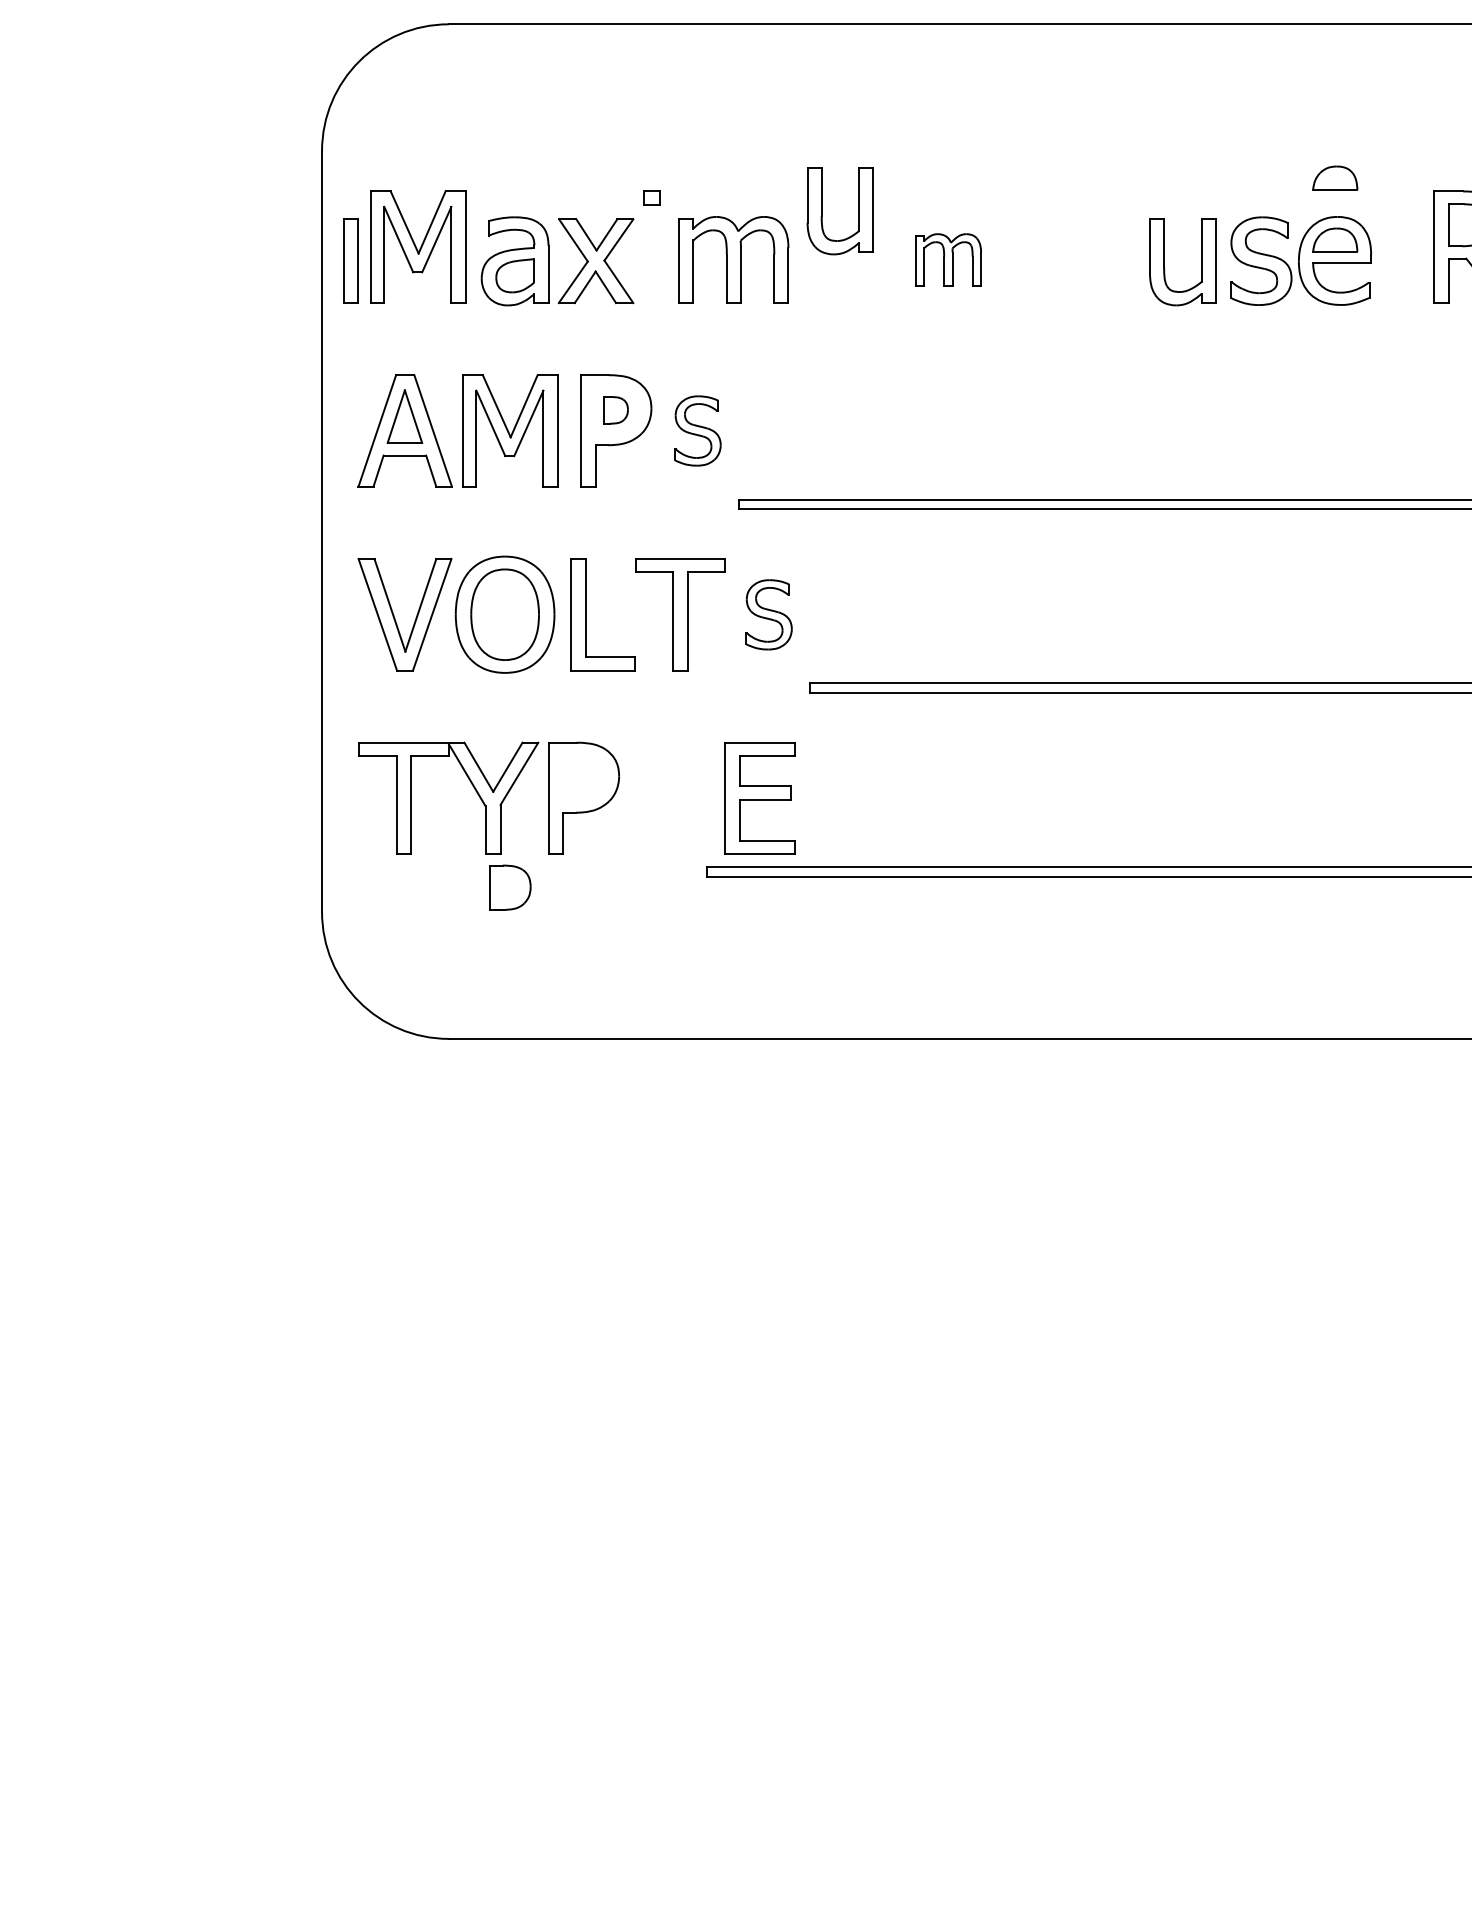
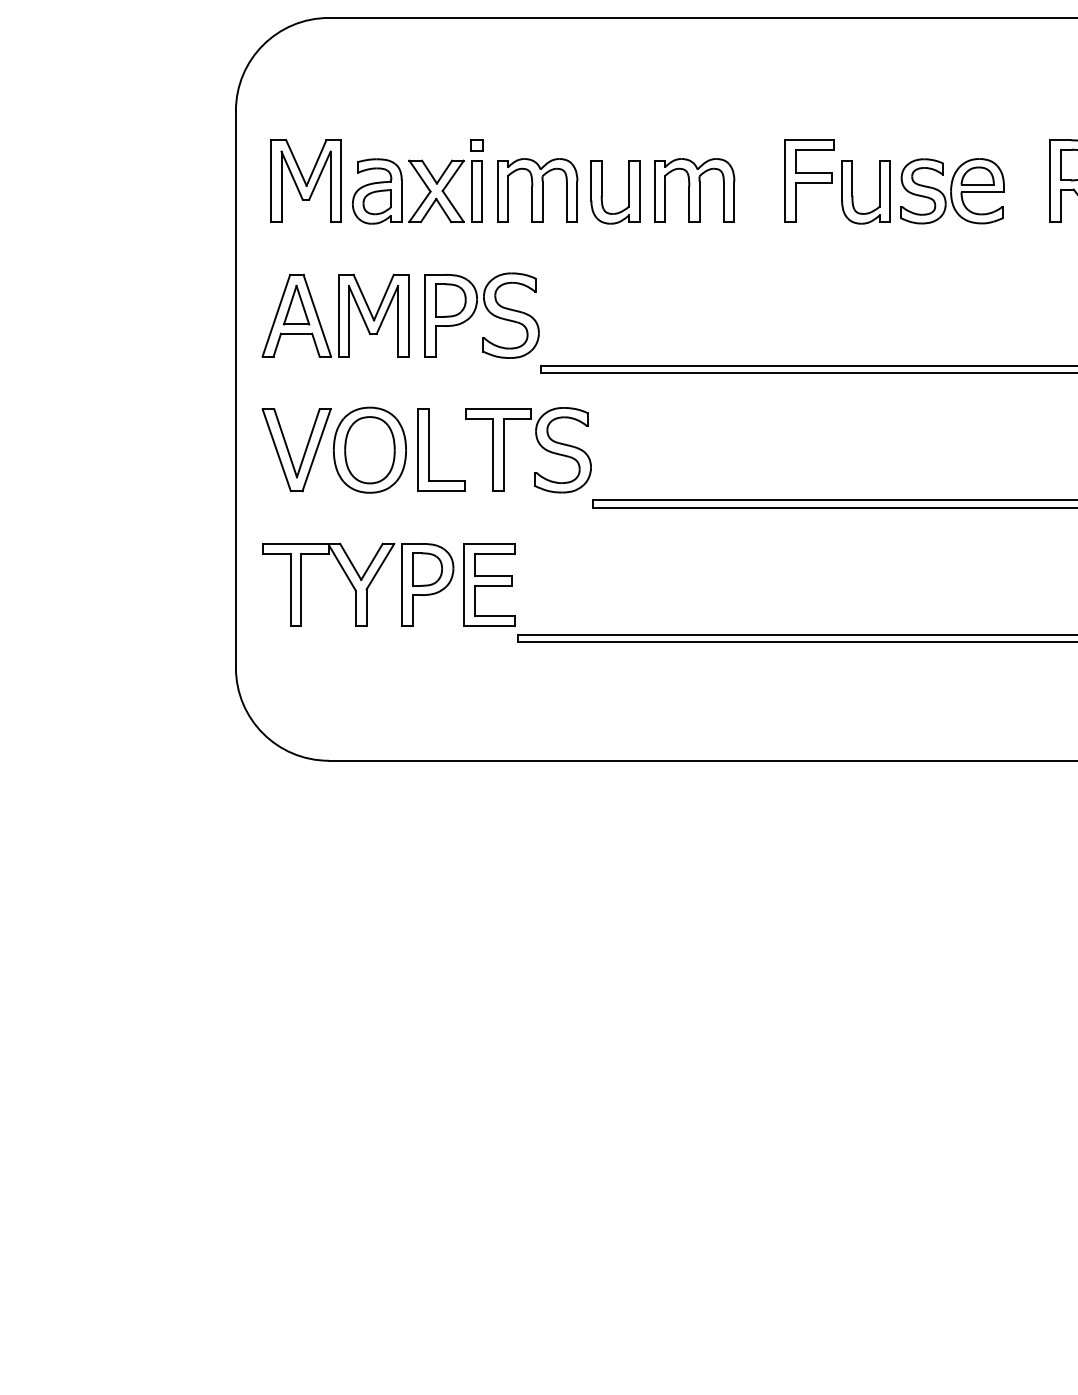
part: (1335, 177) -> (977, 130), removed
part: (822, 211) -> (602, 192), moved
part: (1104, 246) -> (808, 180), added
part: (948, 259) -> (694, 190), size x1.67
part: (350, 260) -> (477, 190), moved
part: (615, 410) -> (450, 300), size x1.67
part: (697, 430) -> (510, 315), size x1.67
part: (768, 614) -> (562, 450), size x1.67
part: (759, 798) -> (488, 584), moved
part: (510, 887) -> (427, 569), moved

